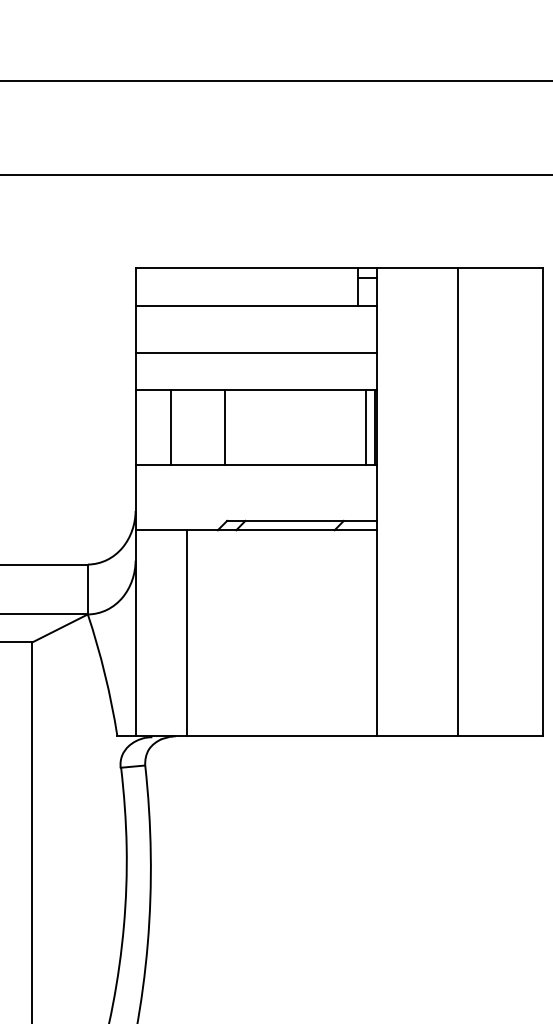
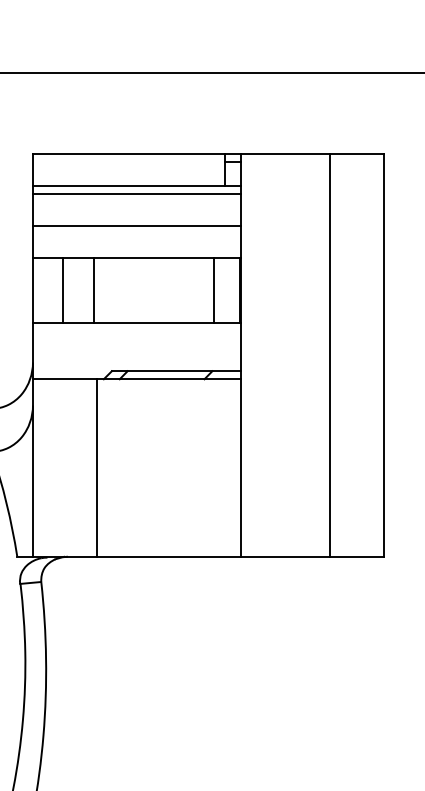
line: (255, 315) -> (136, 194), added
line: (224, 426) -> (94, 289), moved
line: (366, 426) -> (214, 289), moved
line: (458, 502) -> (330, 355), moved
line: (187, 633) -> (97, 468), moved

